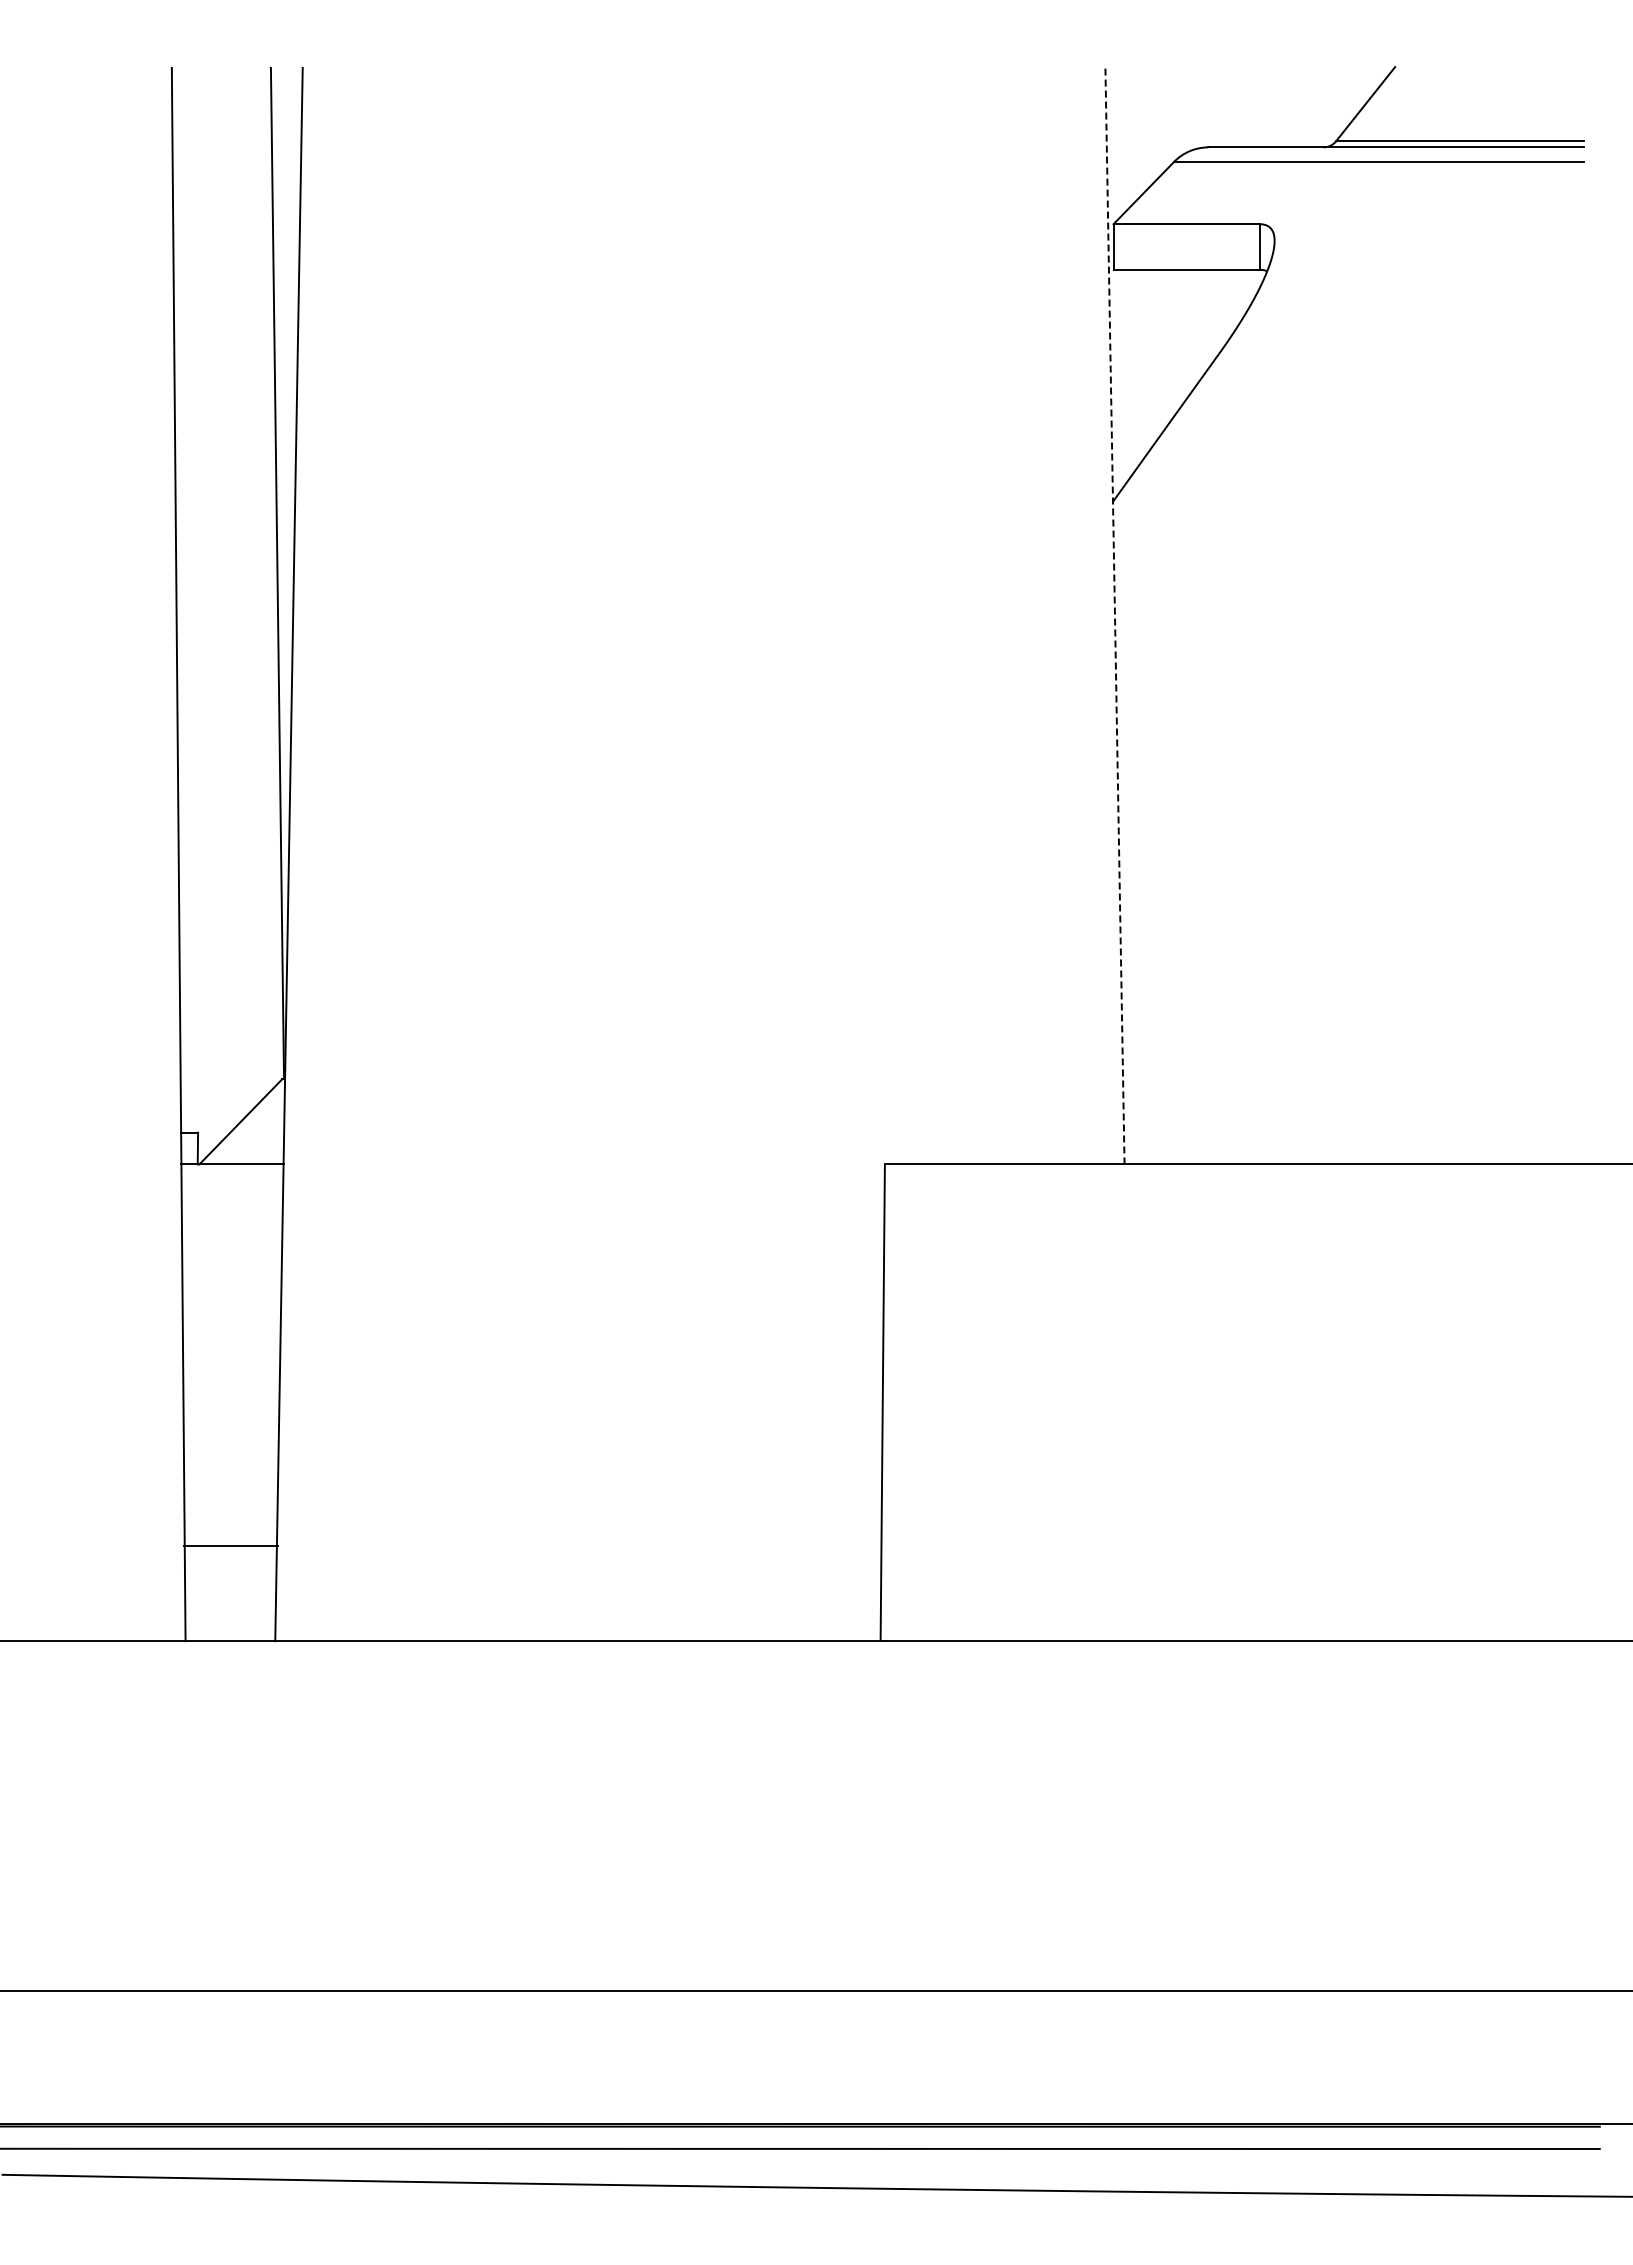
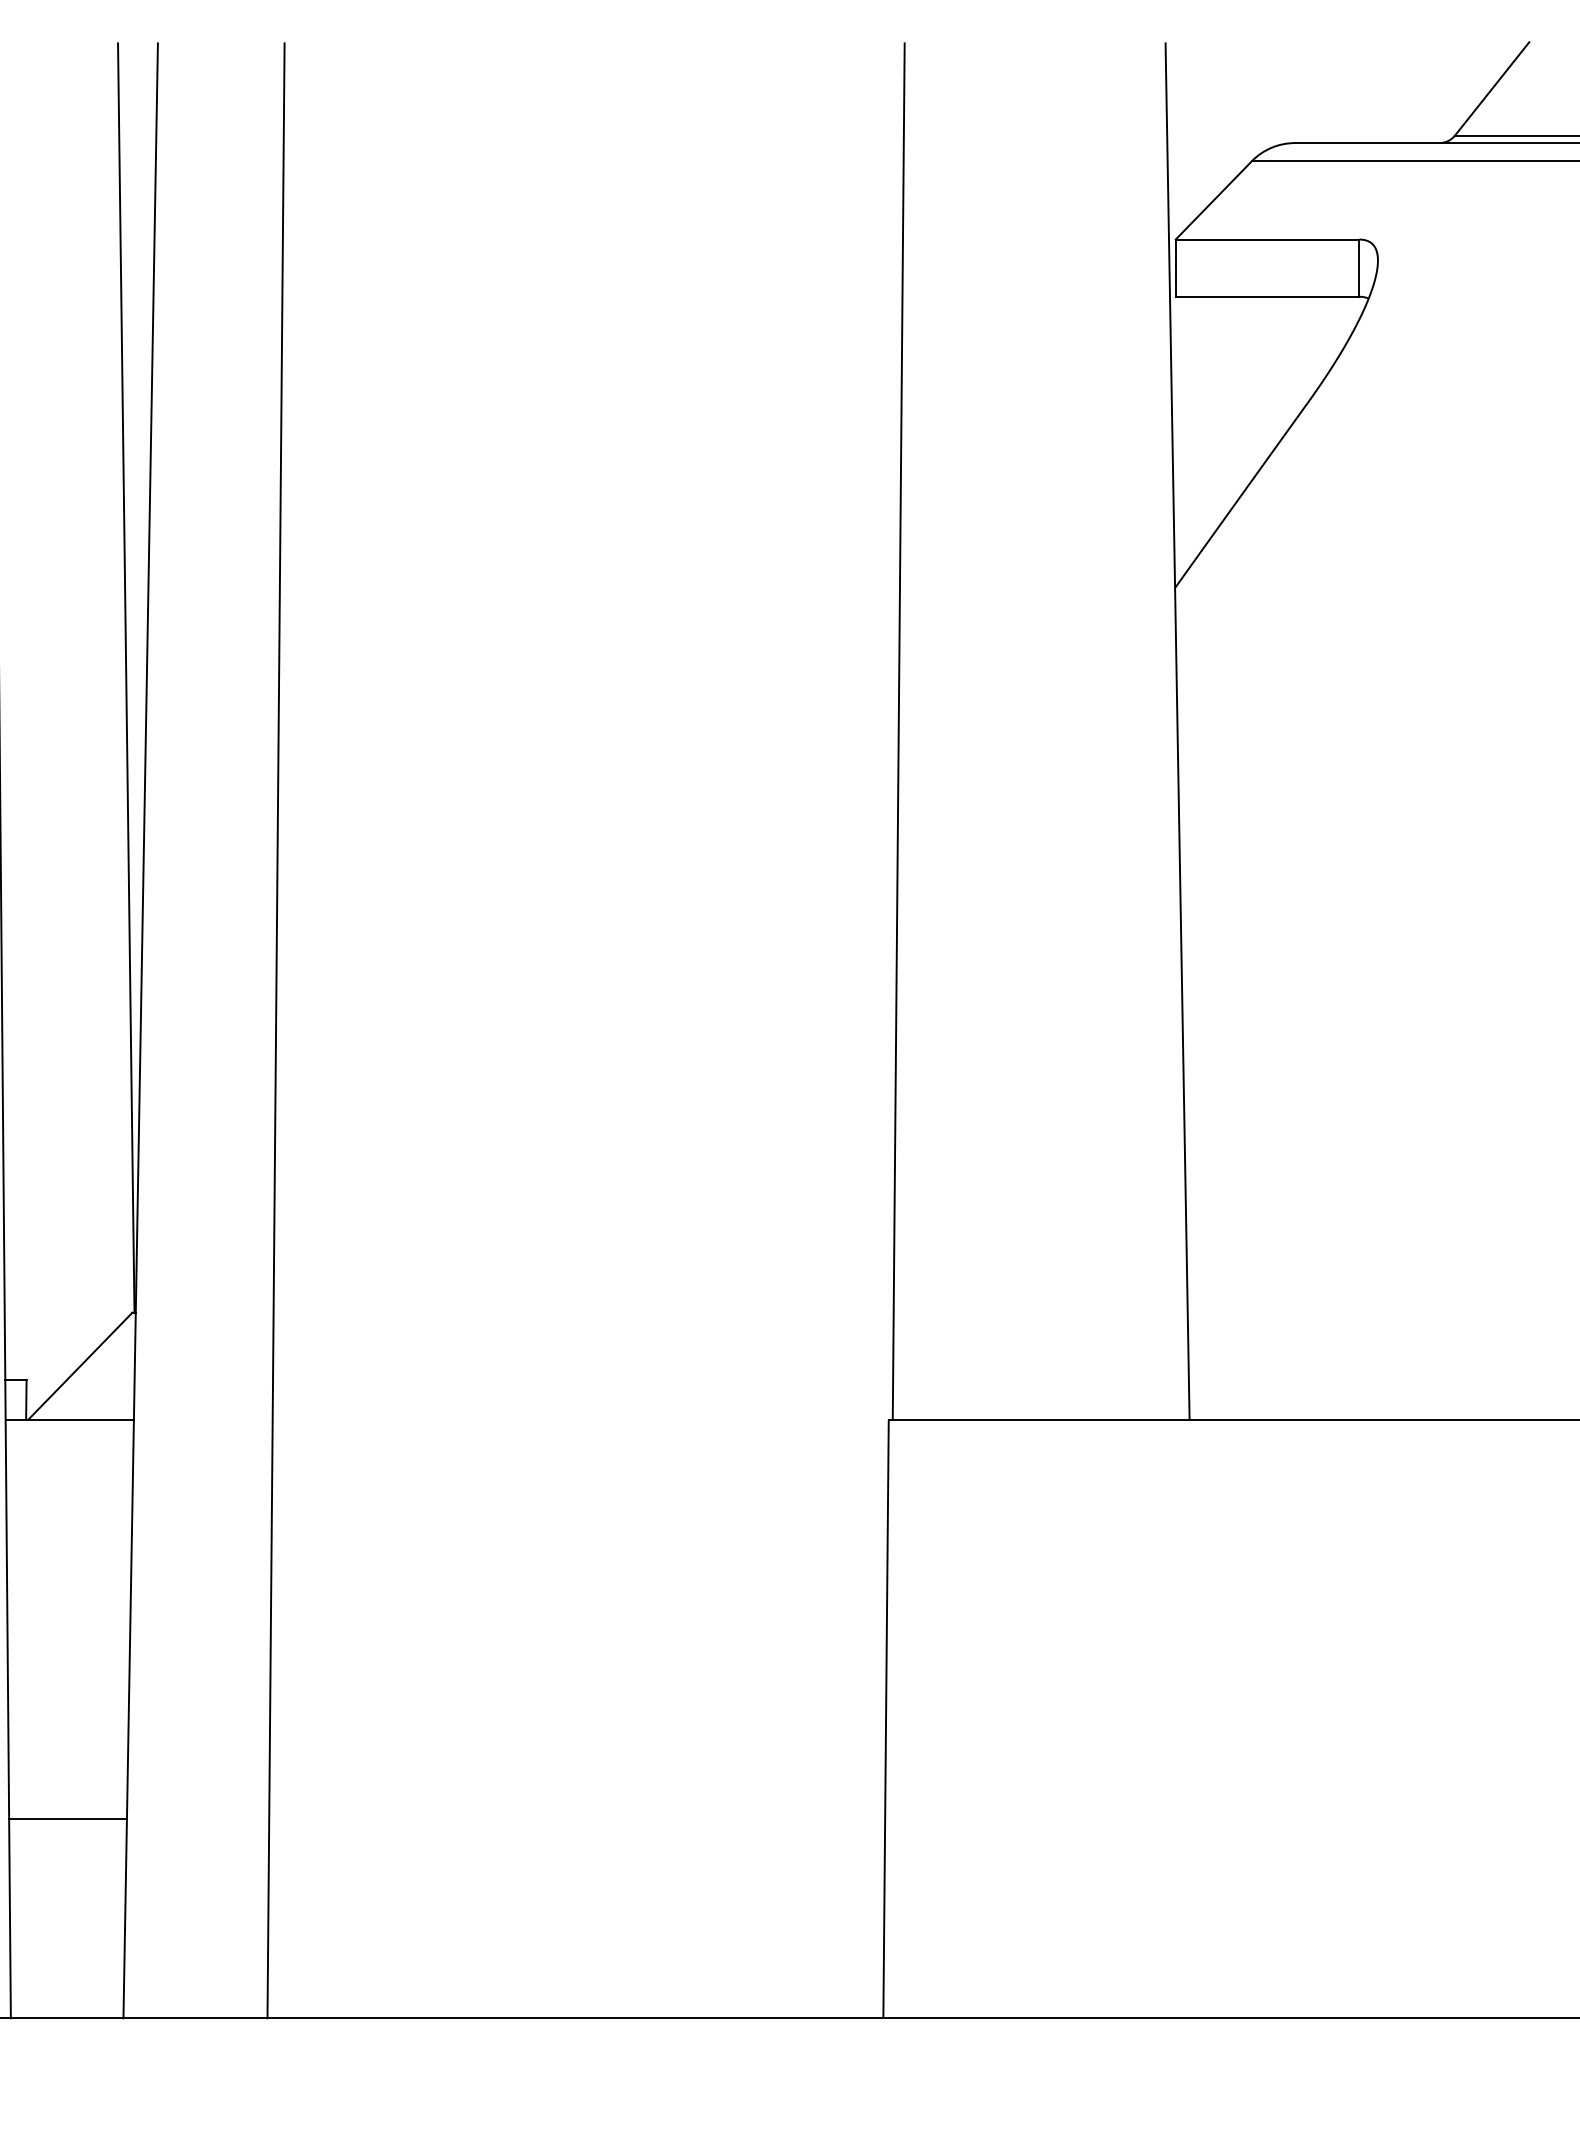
line: (892, 615) -> (898, 730), added
line: (1114, 615) -> (1176, 730), dashed -> solid
line: (396, 854) -> (275, 1030), added
line: (231, 1546) -> (68, 1819), moved

